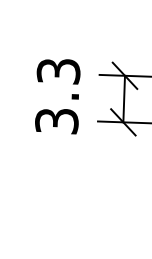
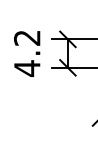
text: (58, 96) -> (27, 53), 3.3 -> 4.2

